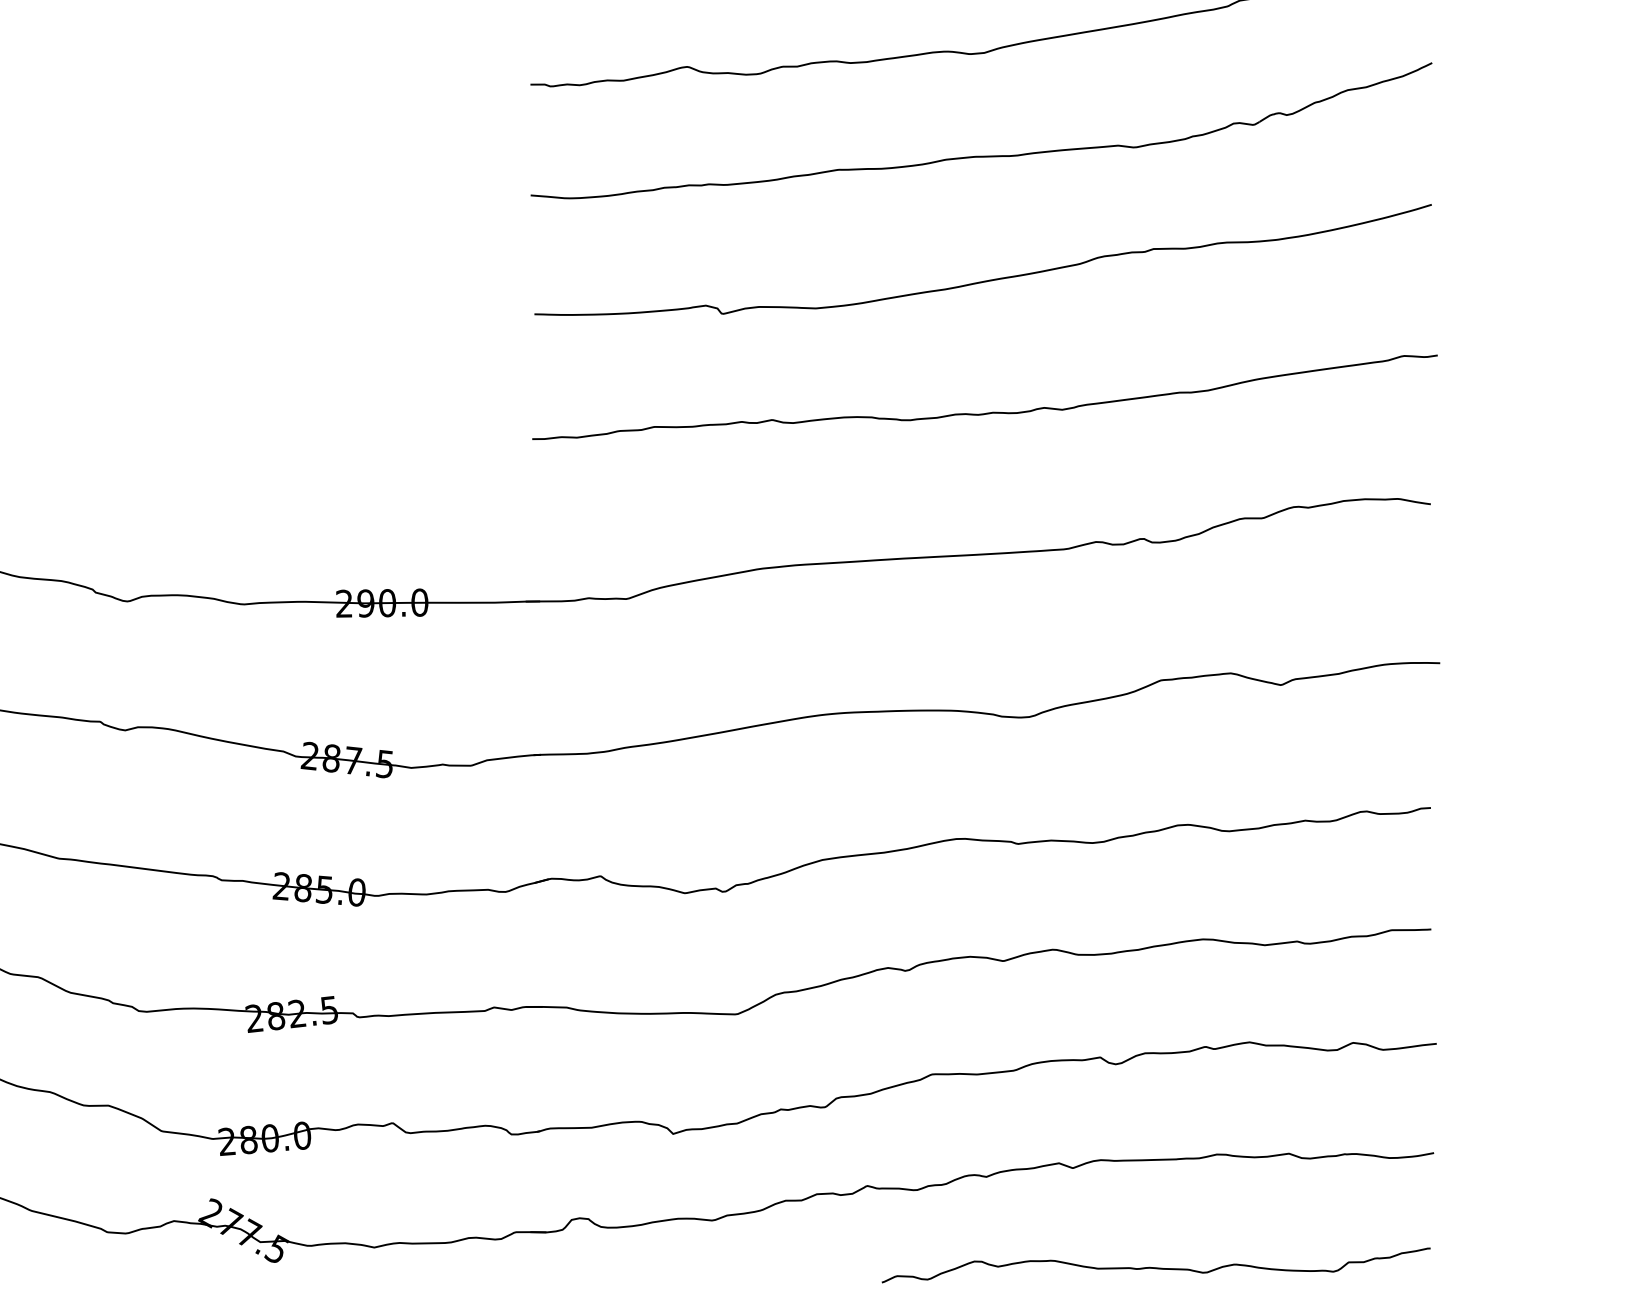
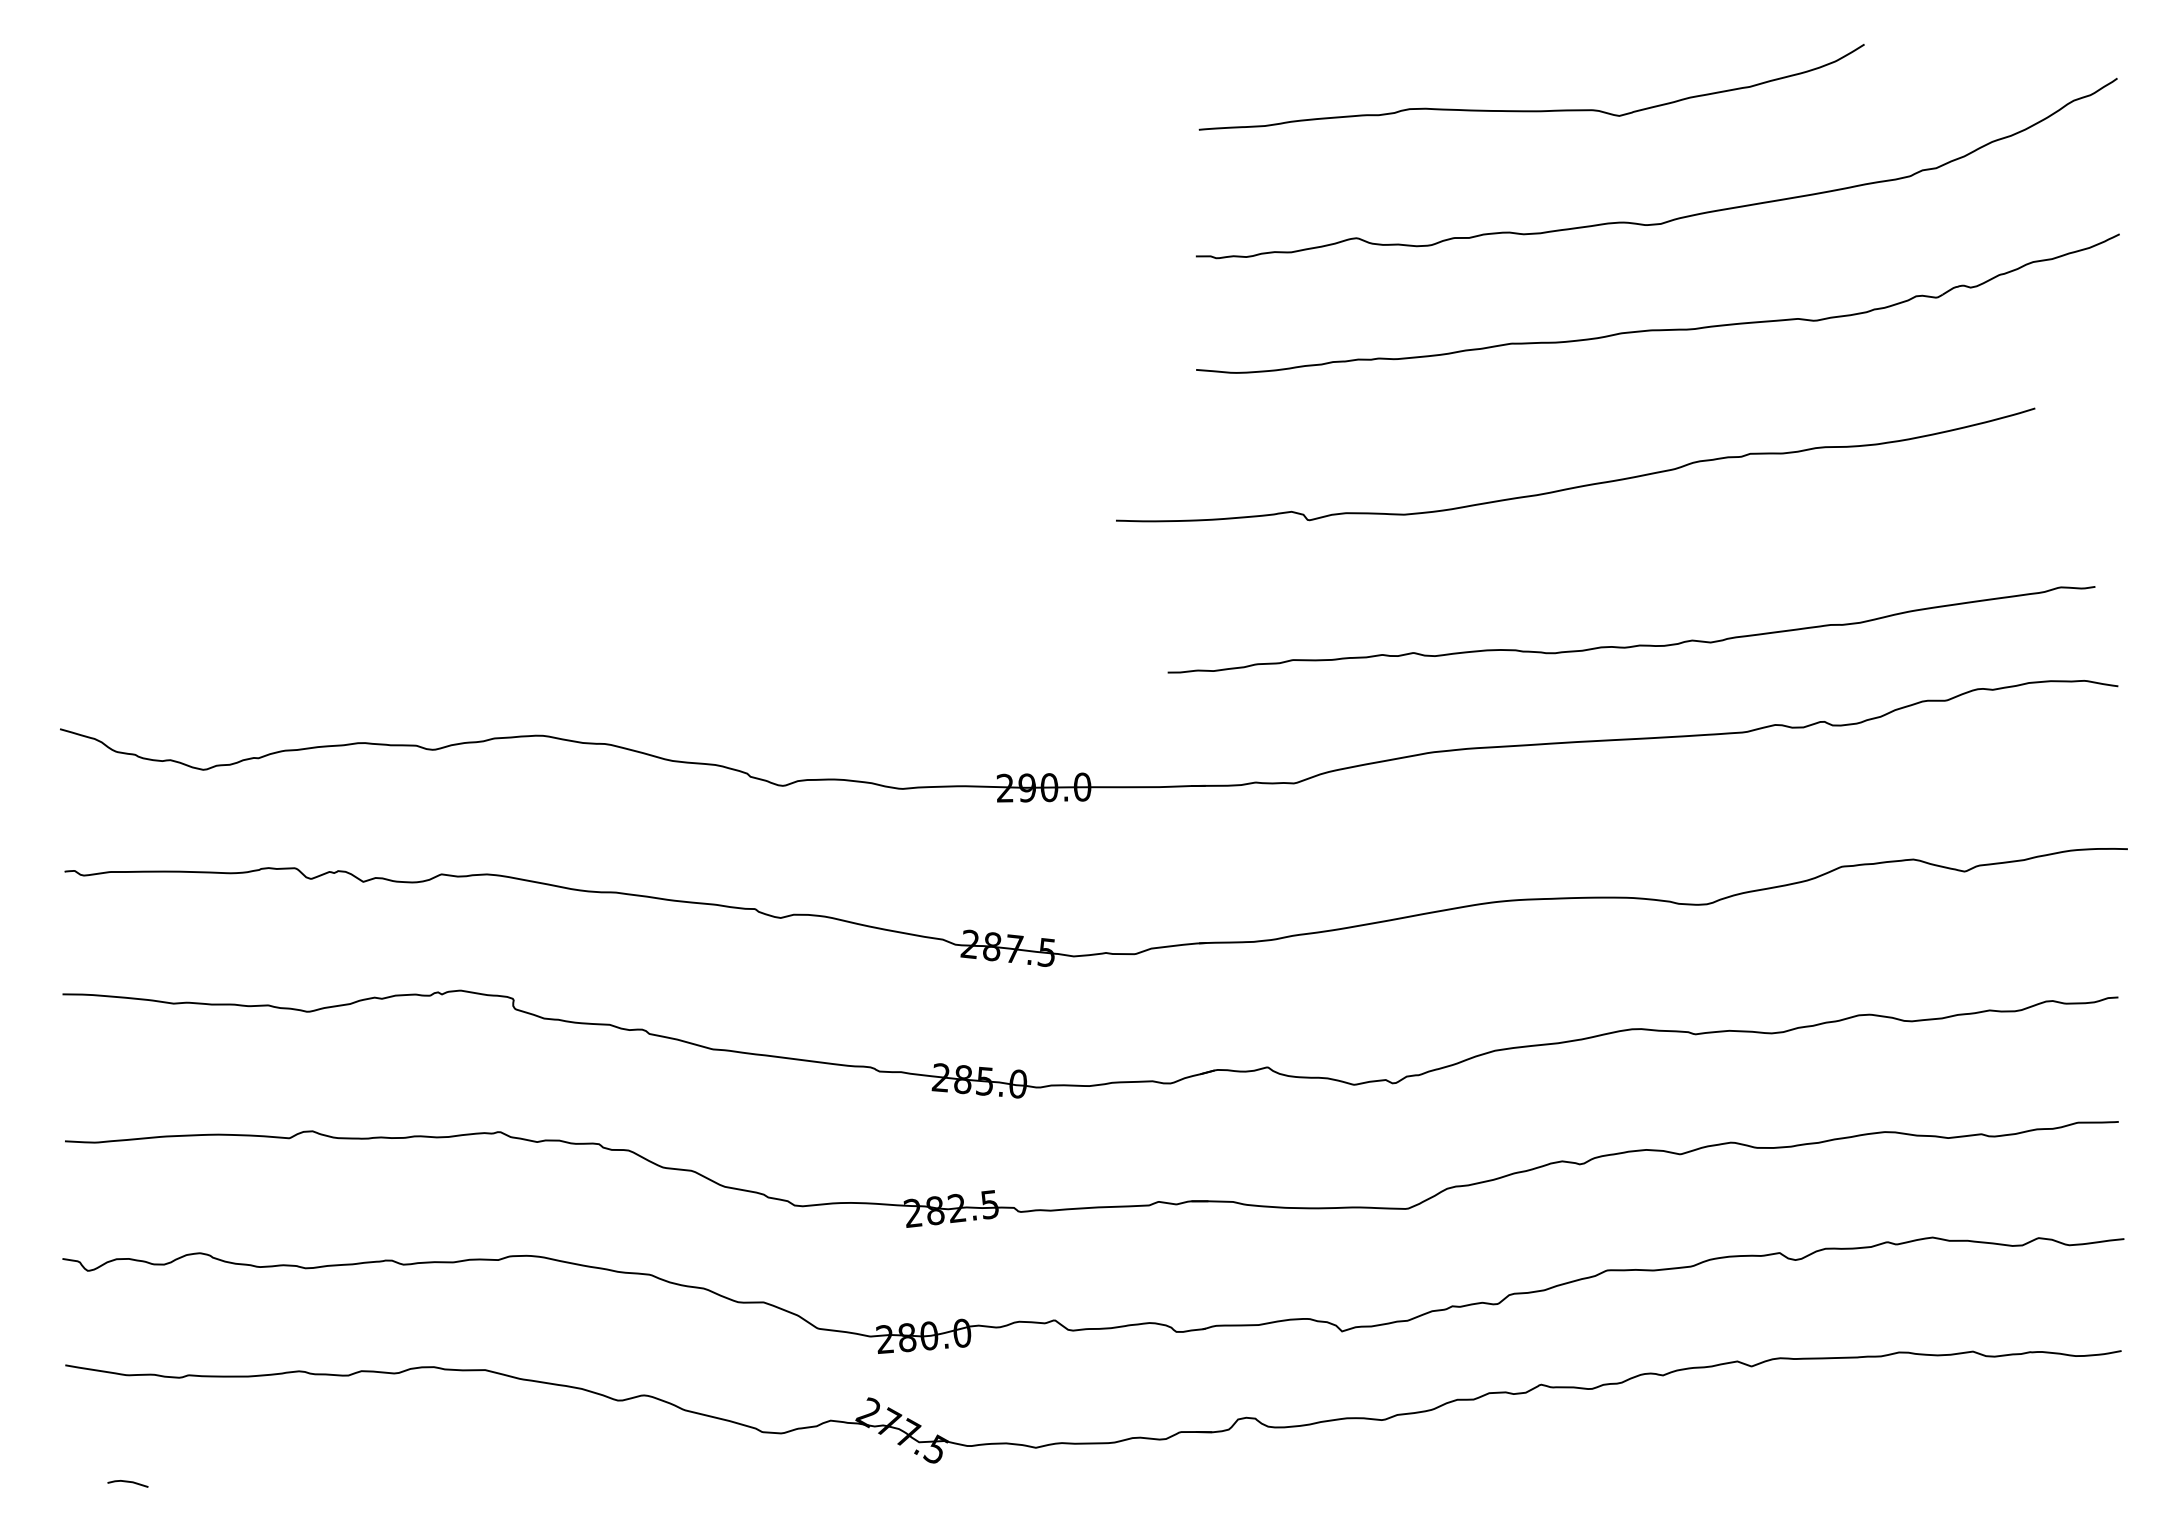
curve: (986, 279) -> (1579, 485), moved
curve: (984, 412) -> (1631, 645), moved
curve: (1153, 1266) -> (1834, 1467), removed

